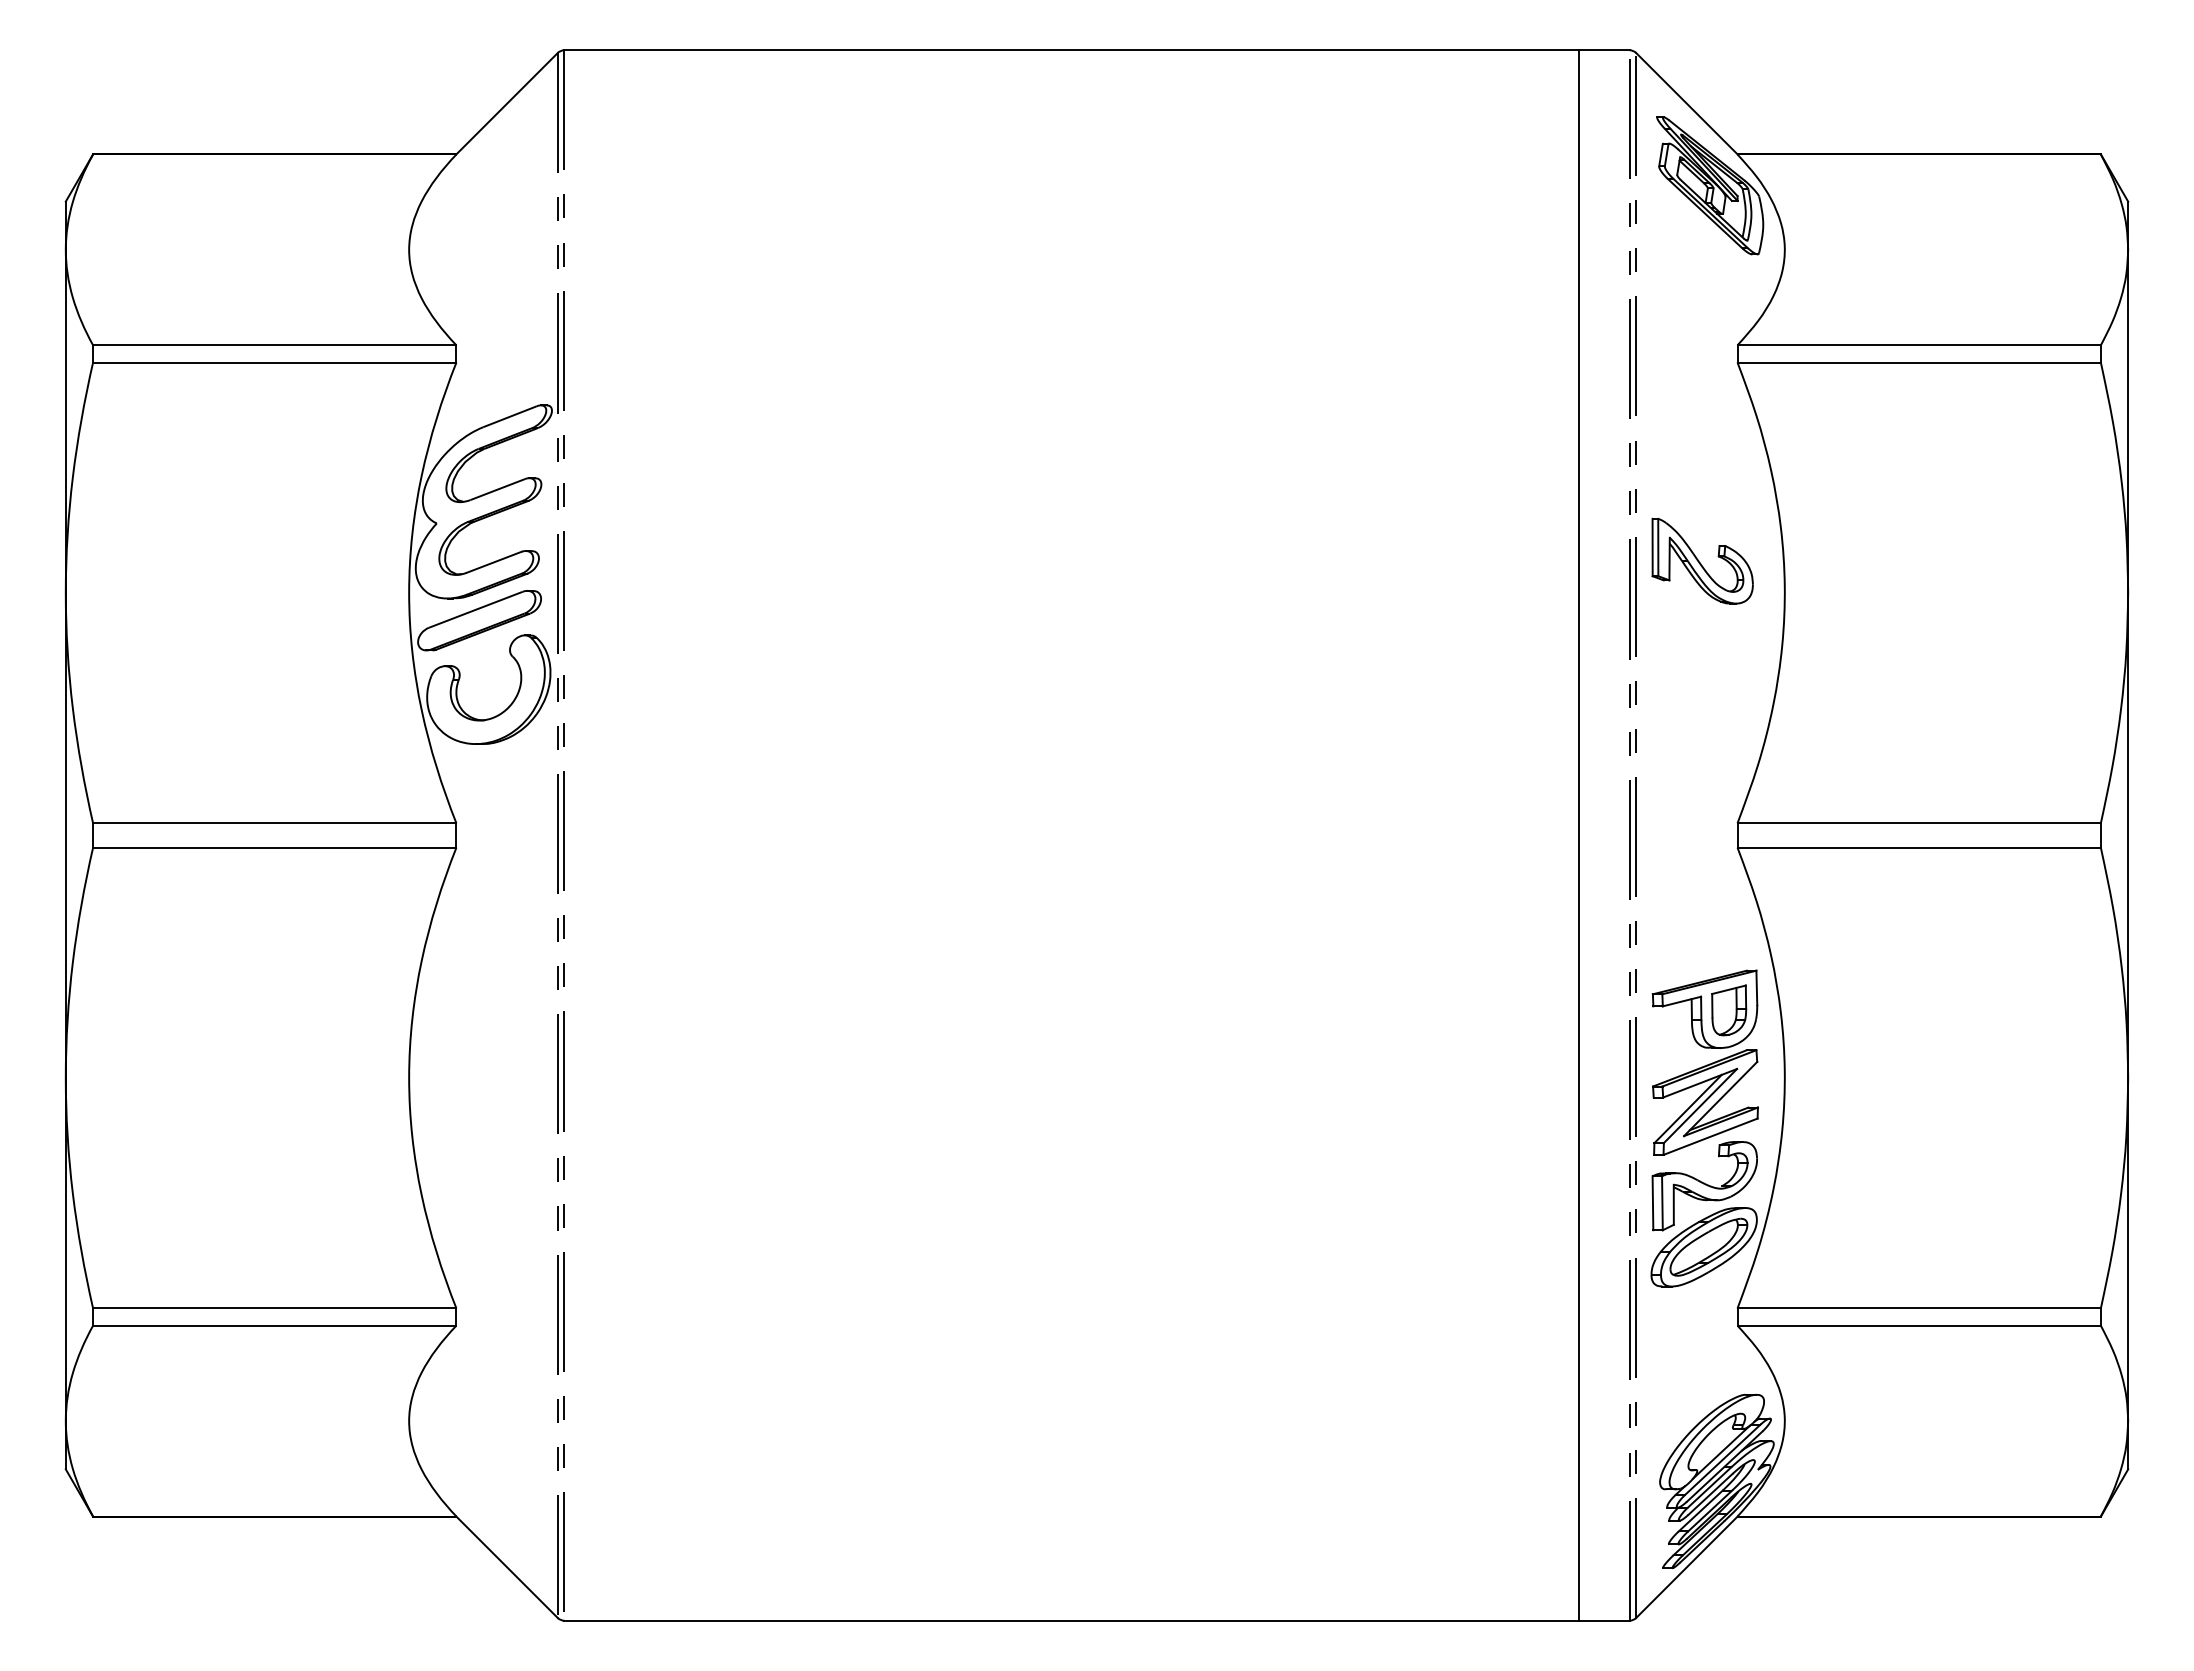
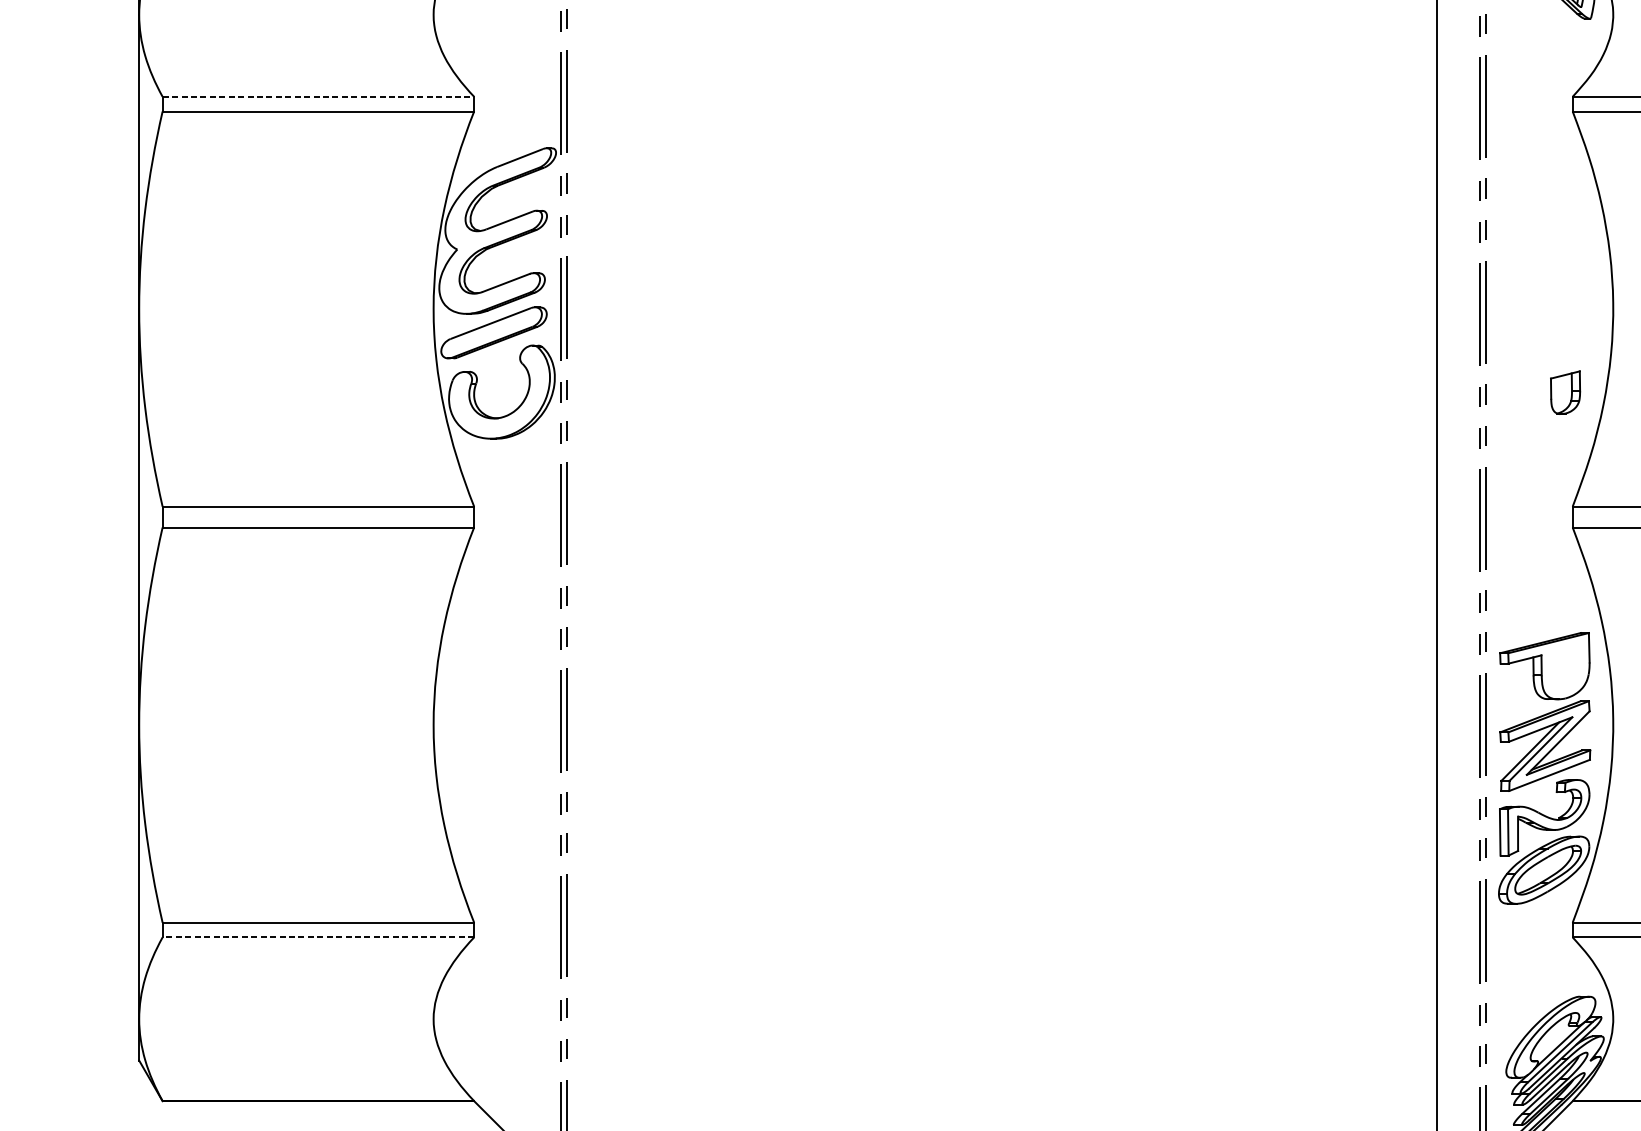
line: (274, 345) -> (318, 96), solid -> dashed
part: (1702, 561) -> (1542, 282), removed
part: (1729, 1010) -> (1565, 392), moved
line: (274, 1325) -> (318, 937), solid -> dashed

